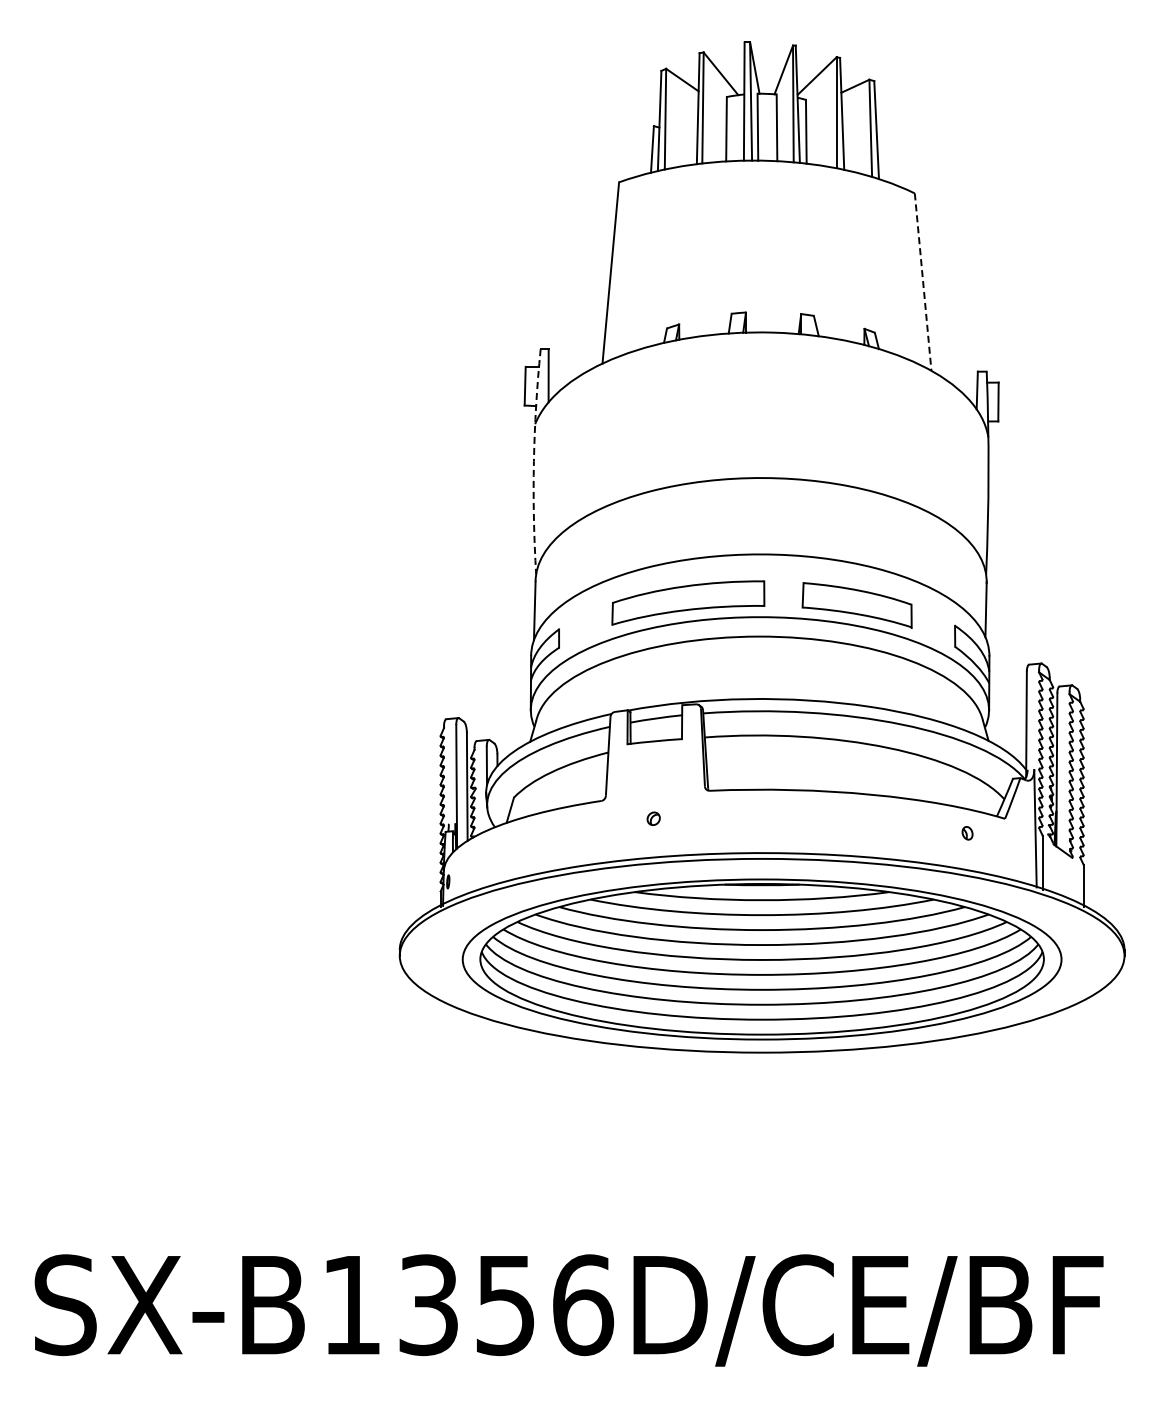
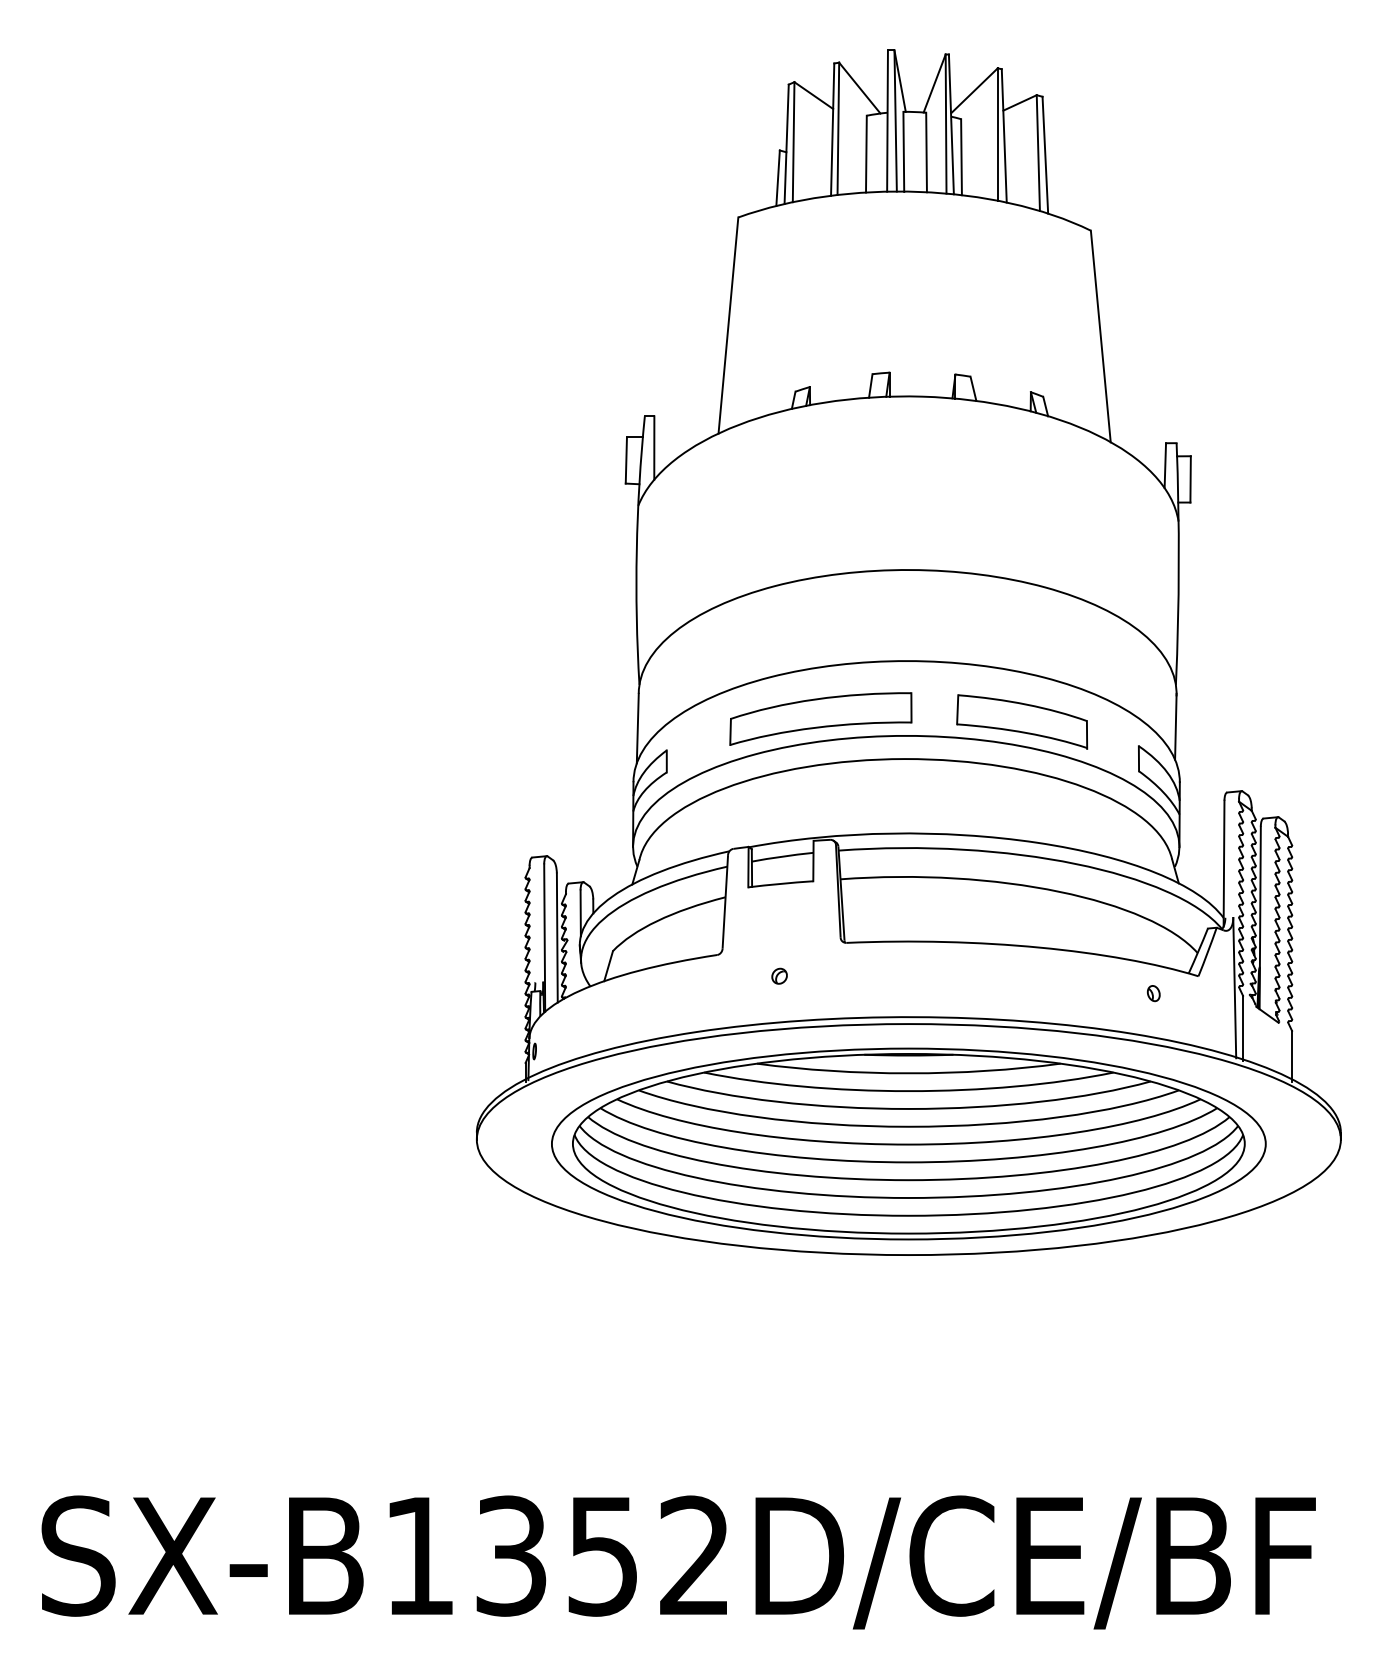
line: (923, 282) -> (1101, 336), dashed -> solid
arc: (533, 461) -> (636, 550), dashed -> solid
text: (583, 1305) -> (695, 1556), SX-B1356D/CE/BF -> SX-B1352D/CE/BF

